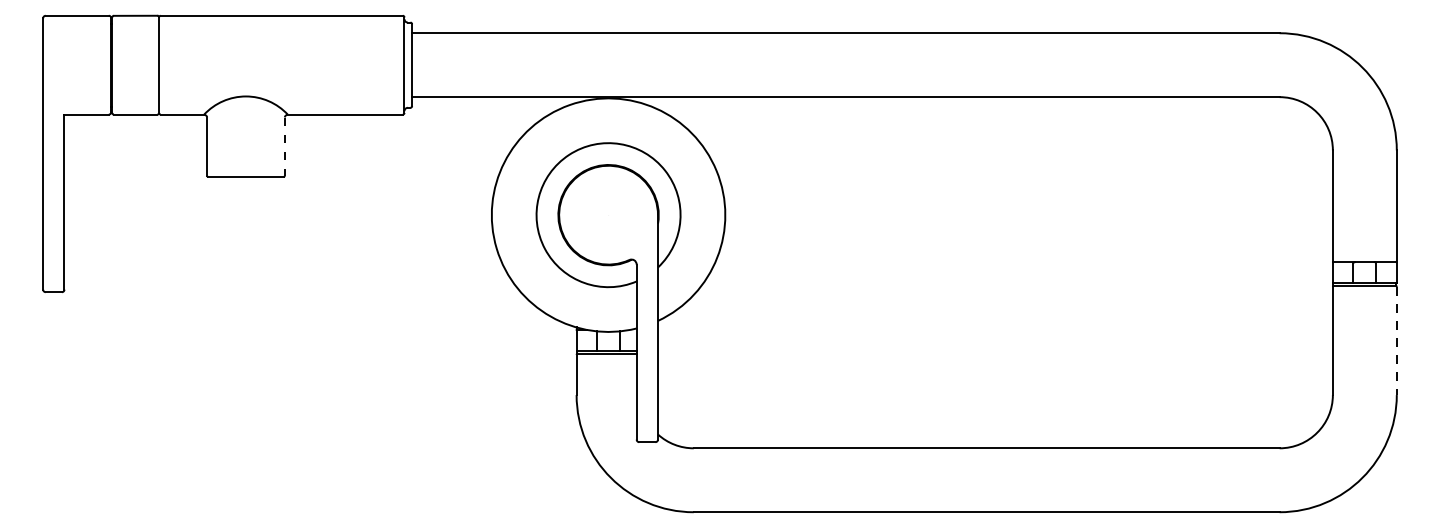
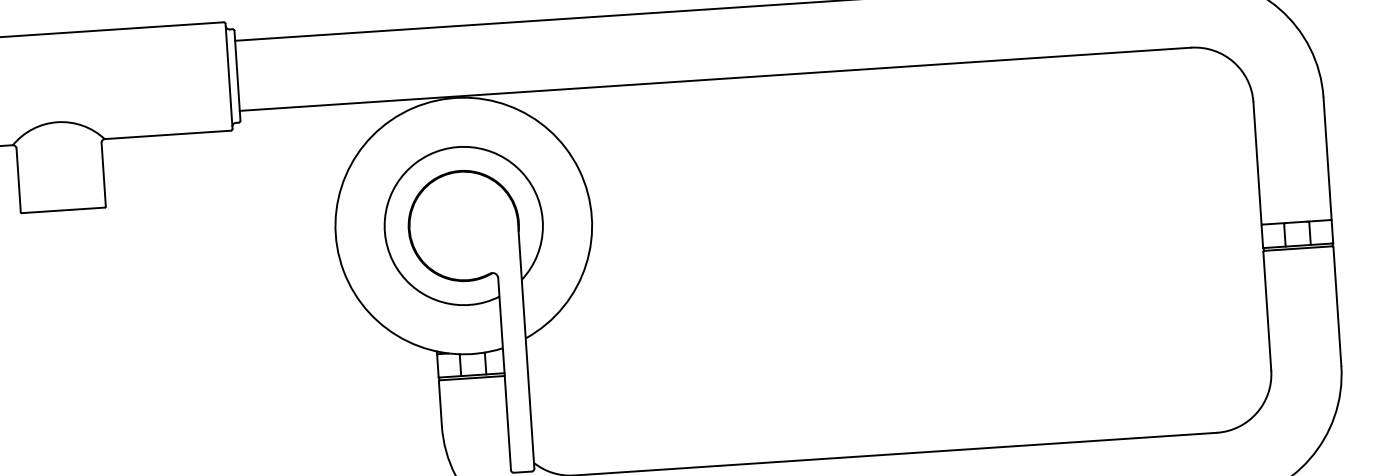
line: (284, 147) -> (103, 175), dashed -> solid
line: (1396, 341) -> (1337, 307), dashed -> solid

